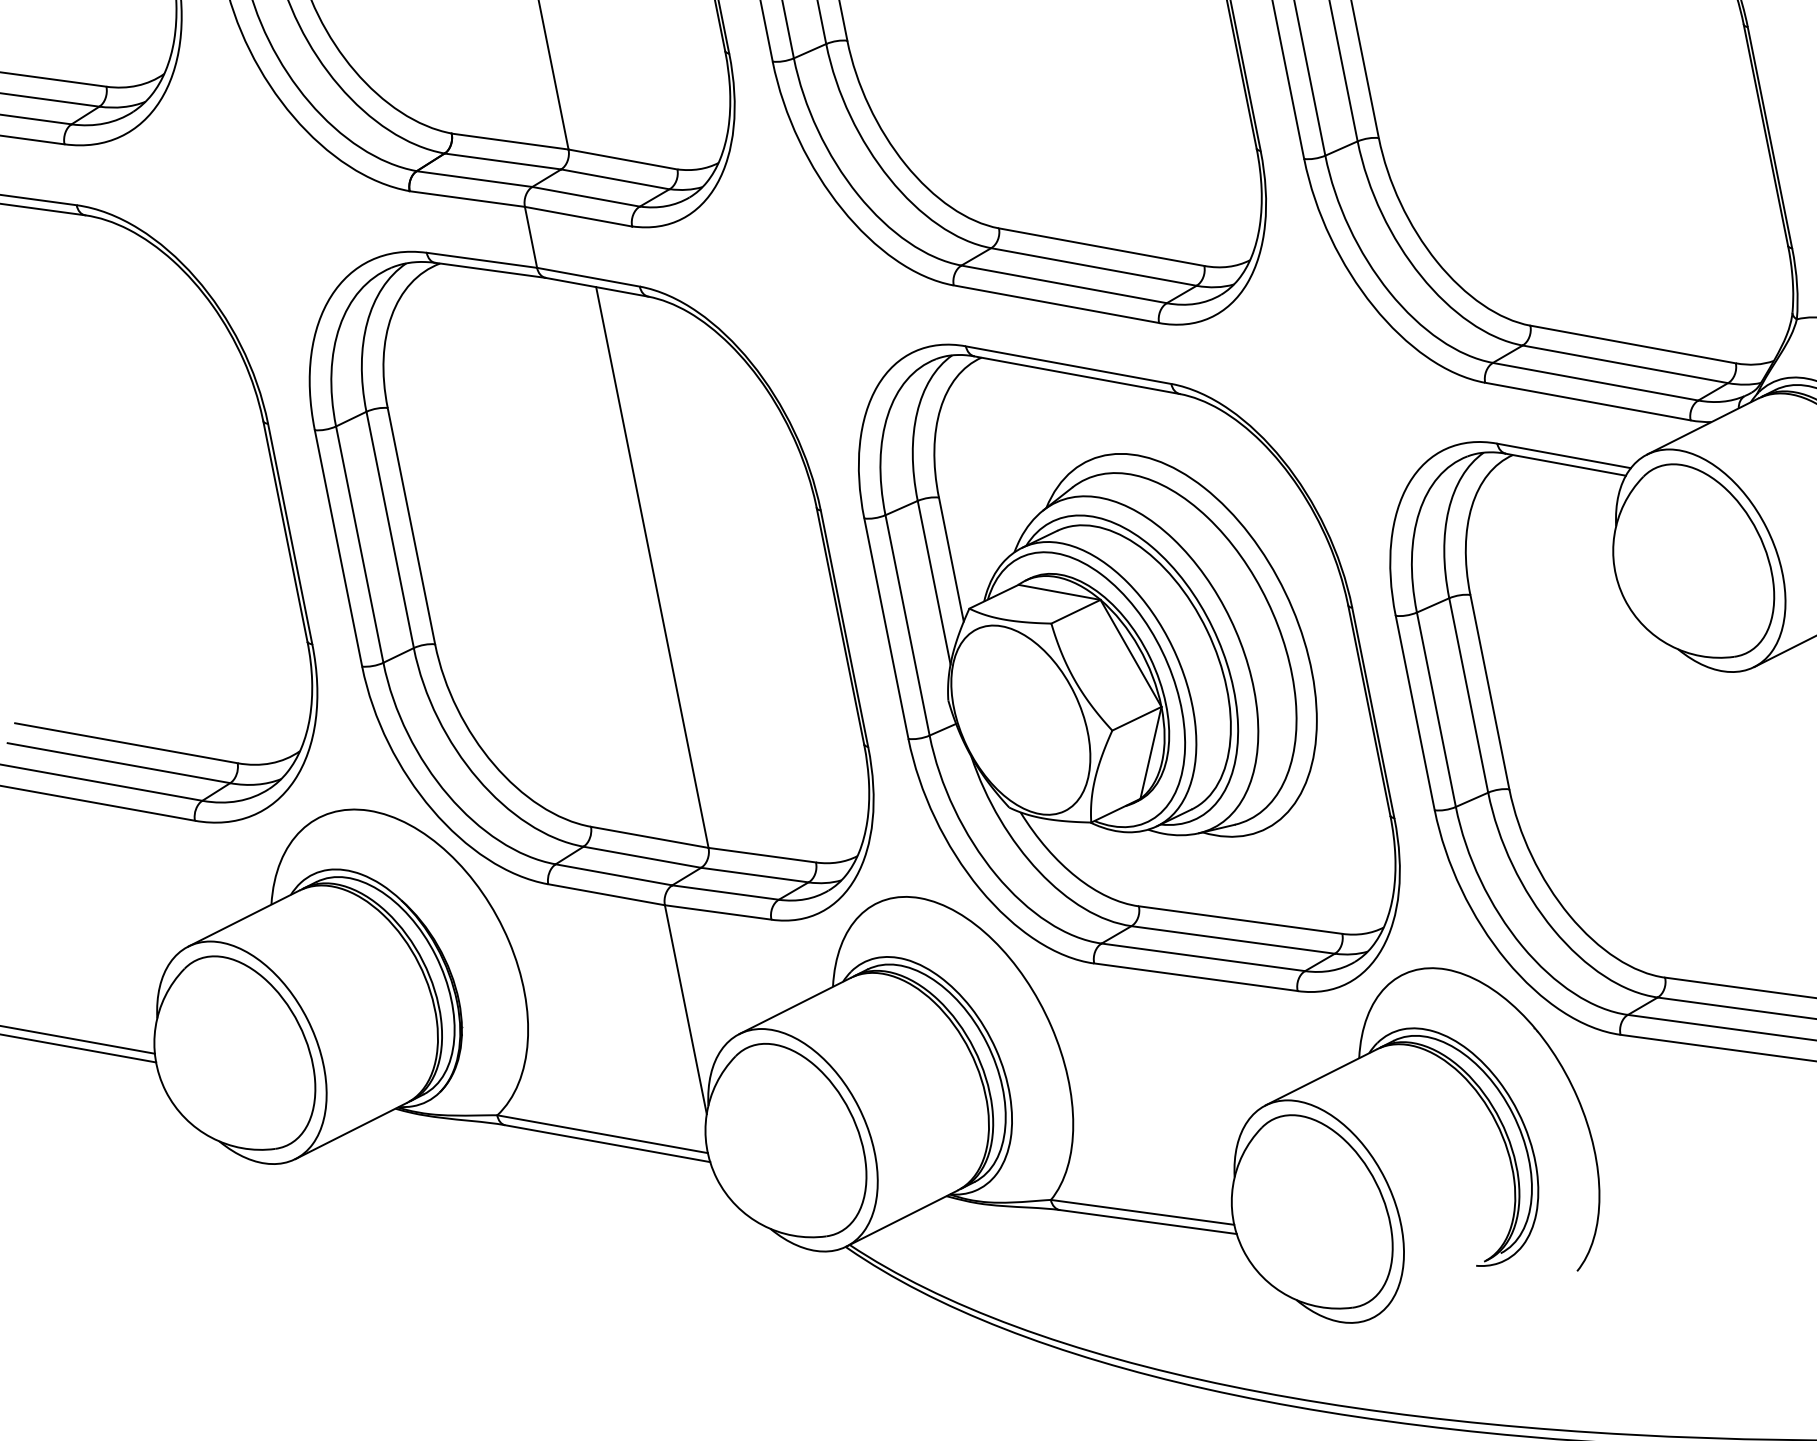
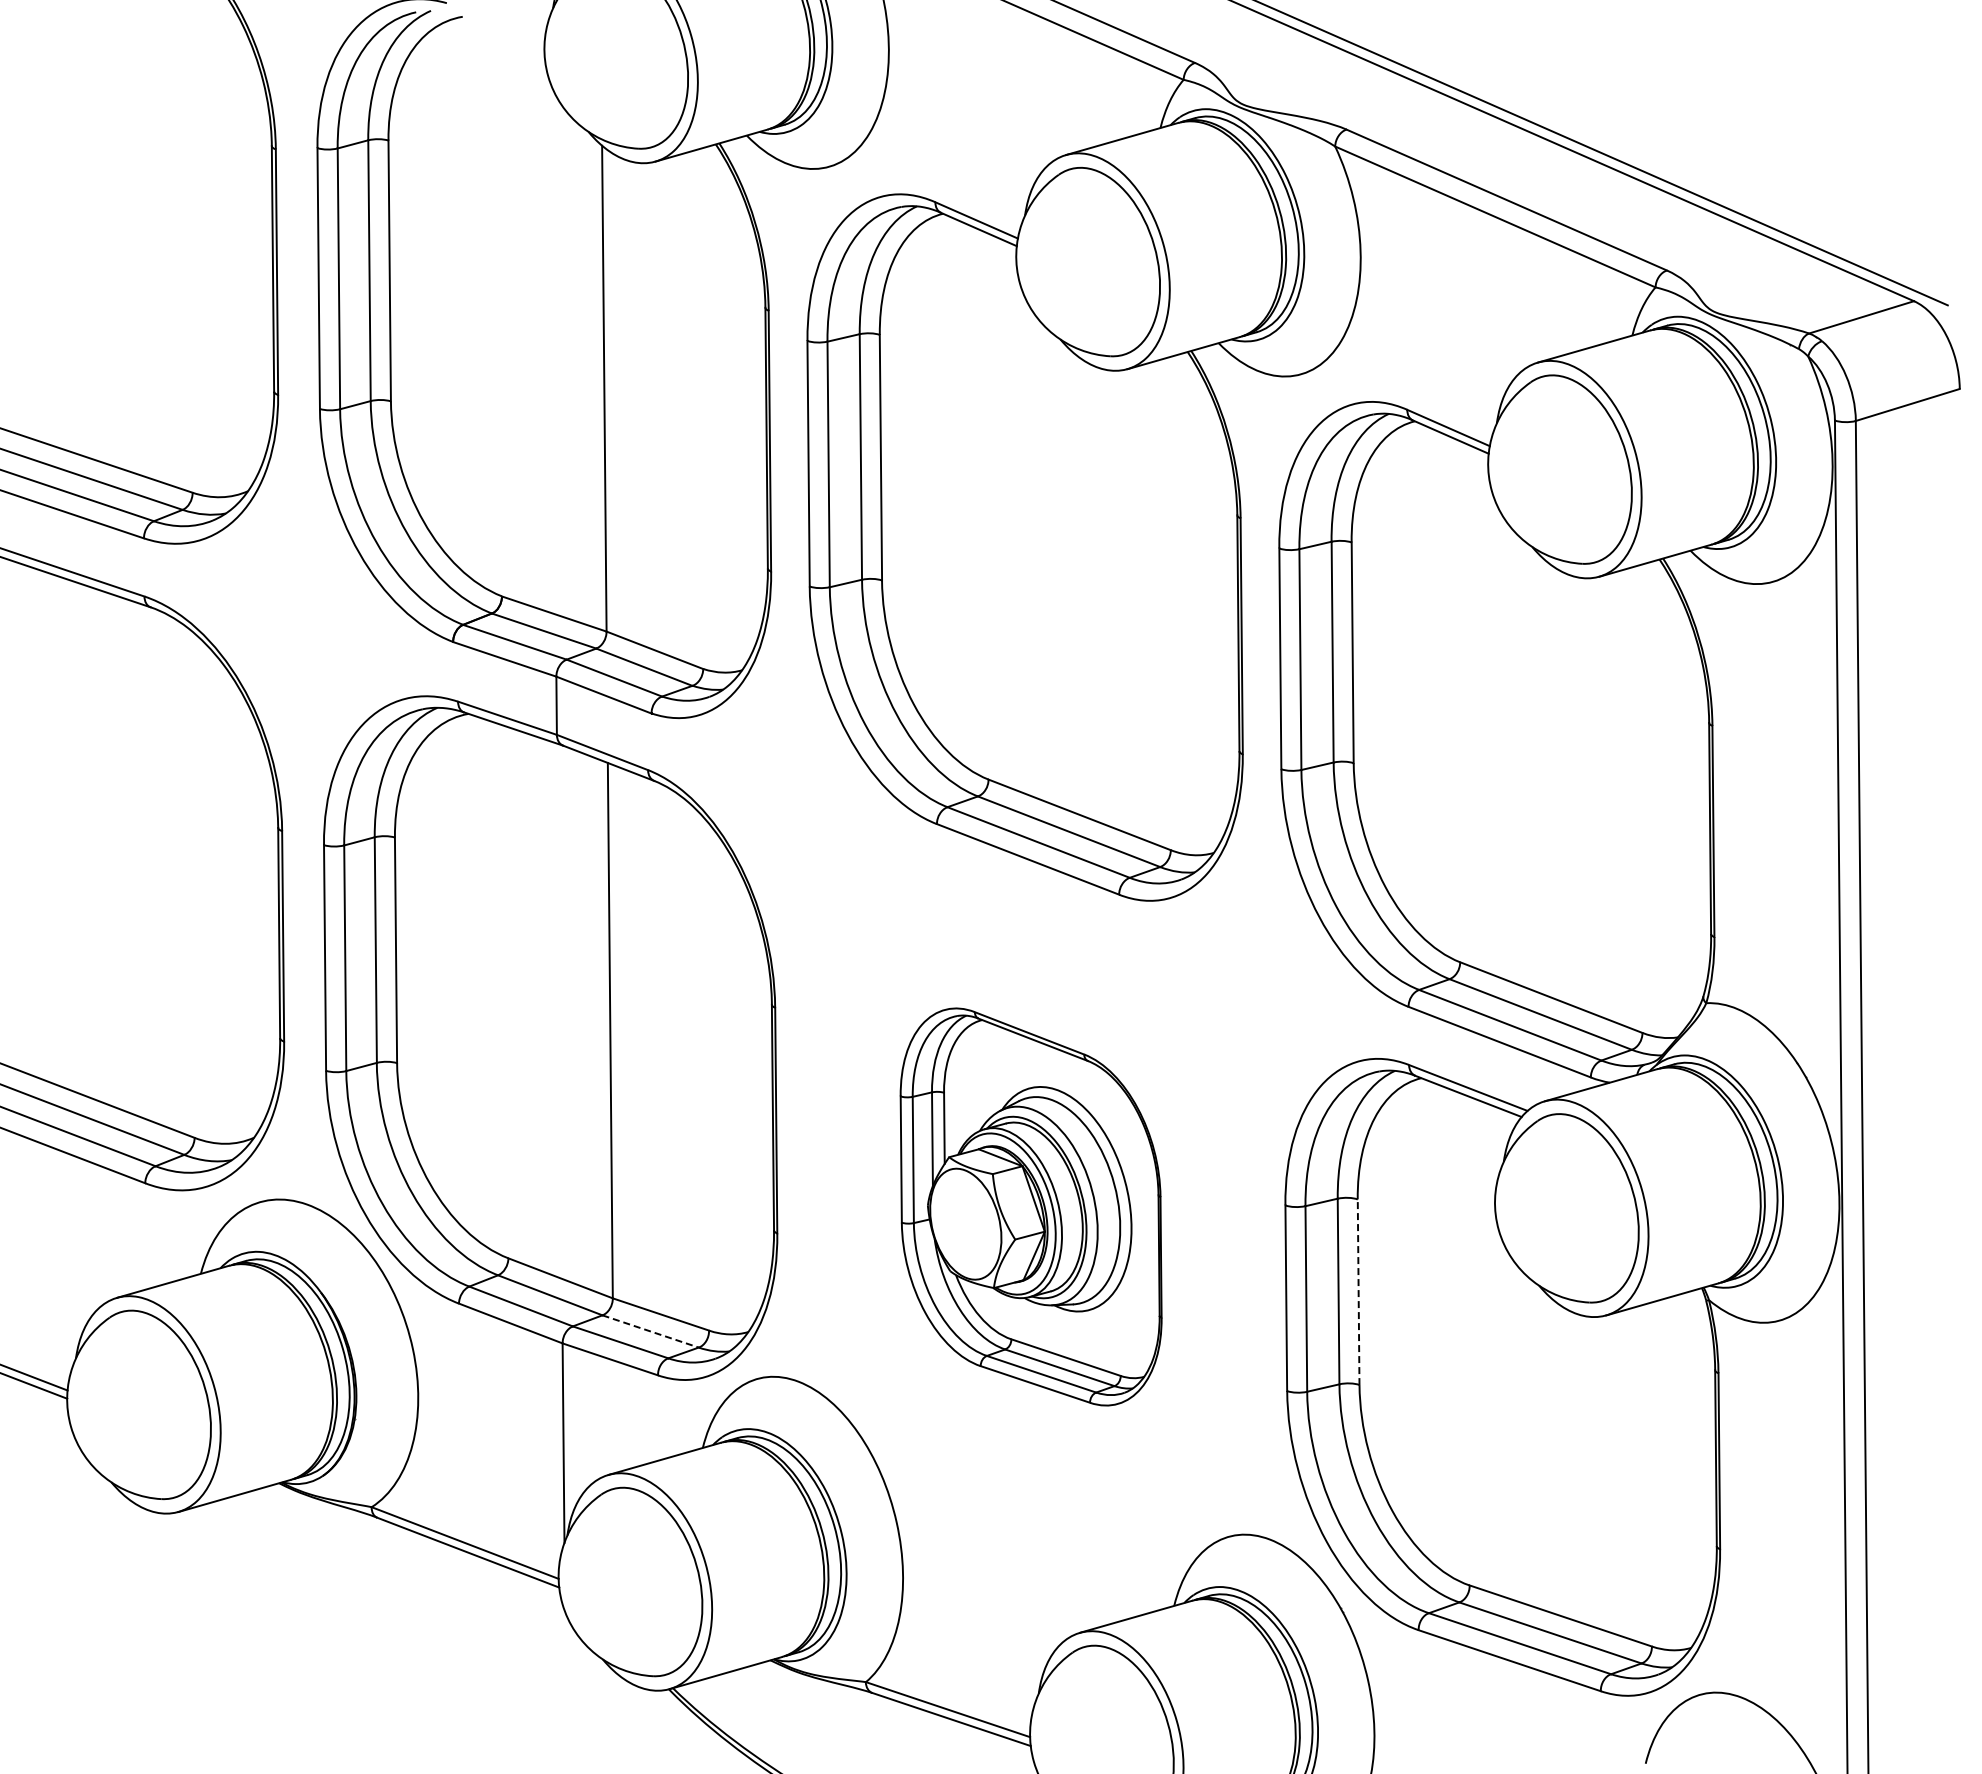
part: (1128, 667) -> (1030, 1206), size x0.6
line: (1489, 692) -> (1358, 1292), solid -> dashed
line: (754, 875) -> (650, 1331), solid -> dashed

